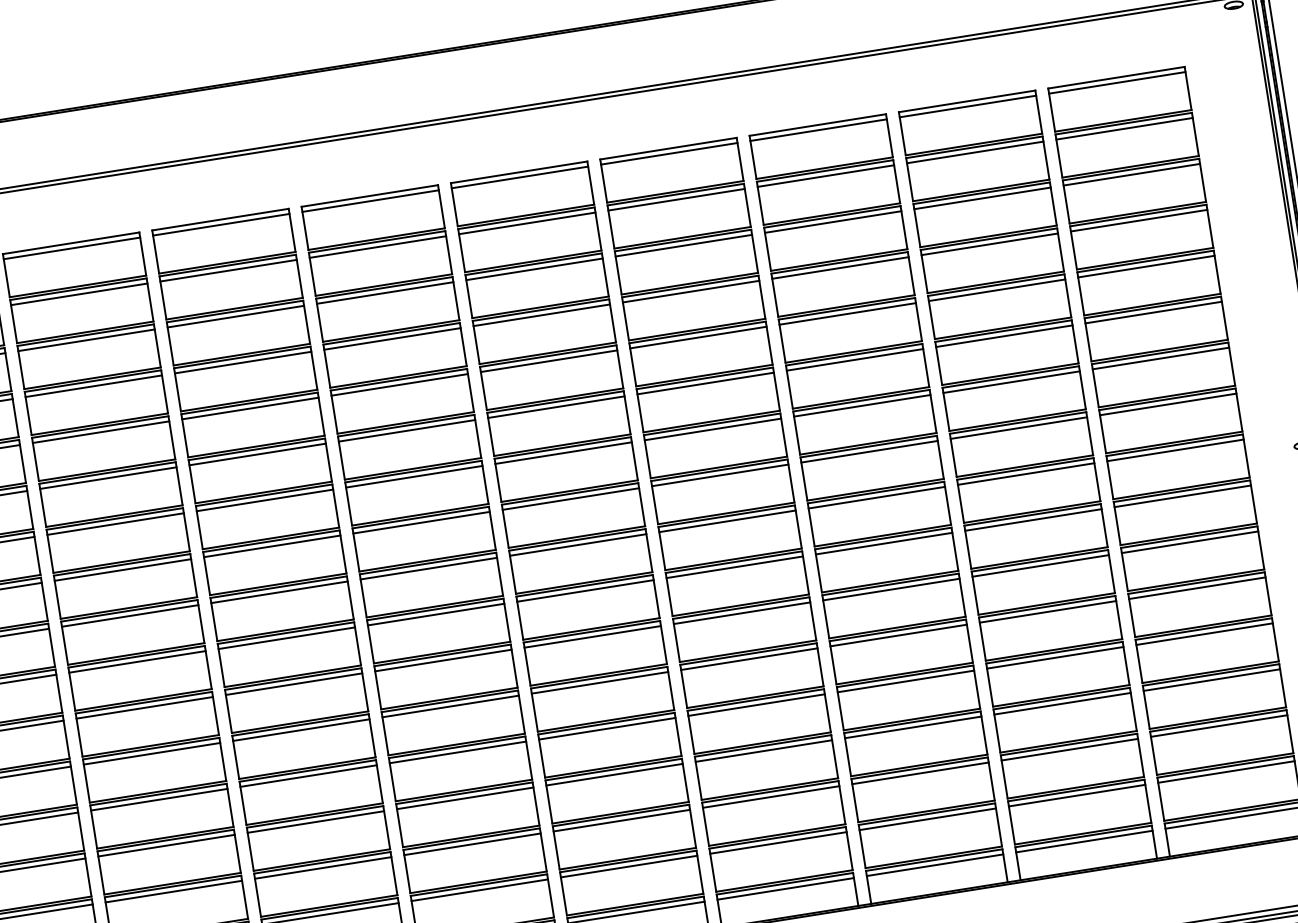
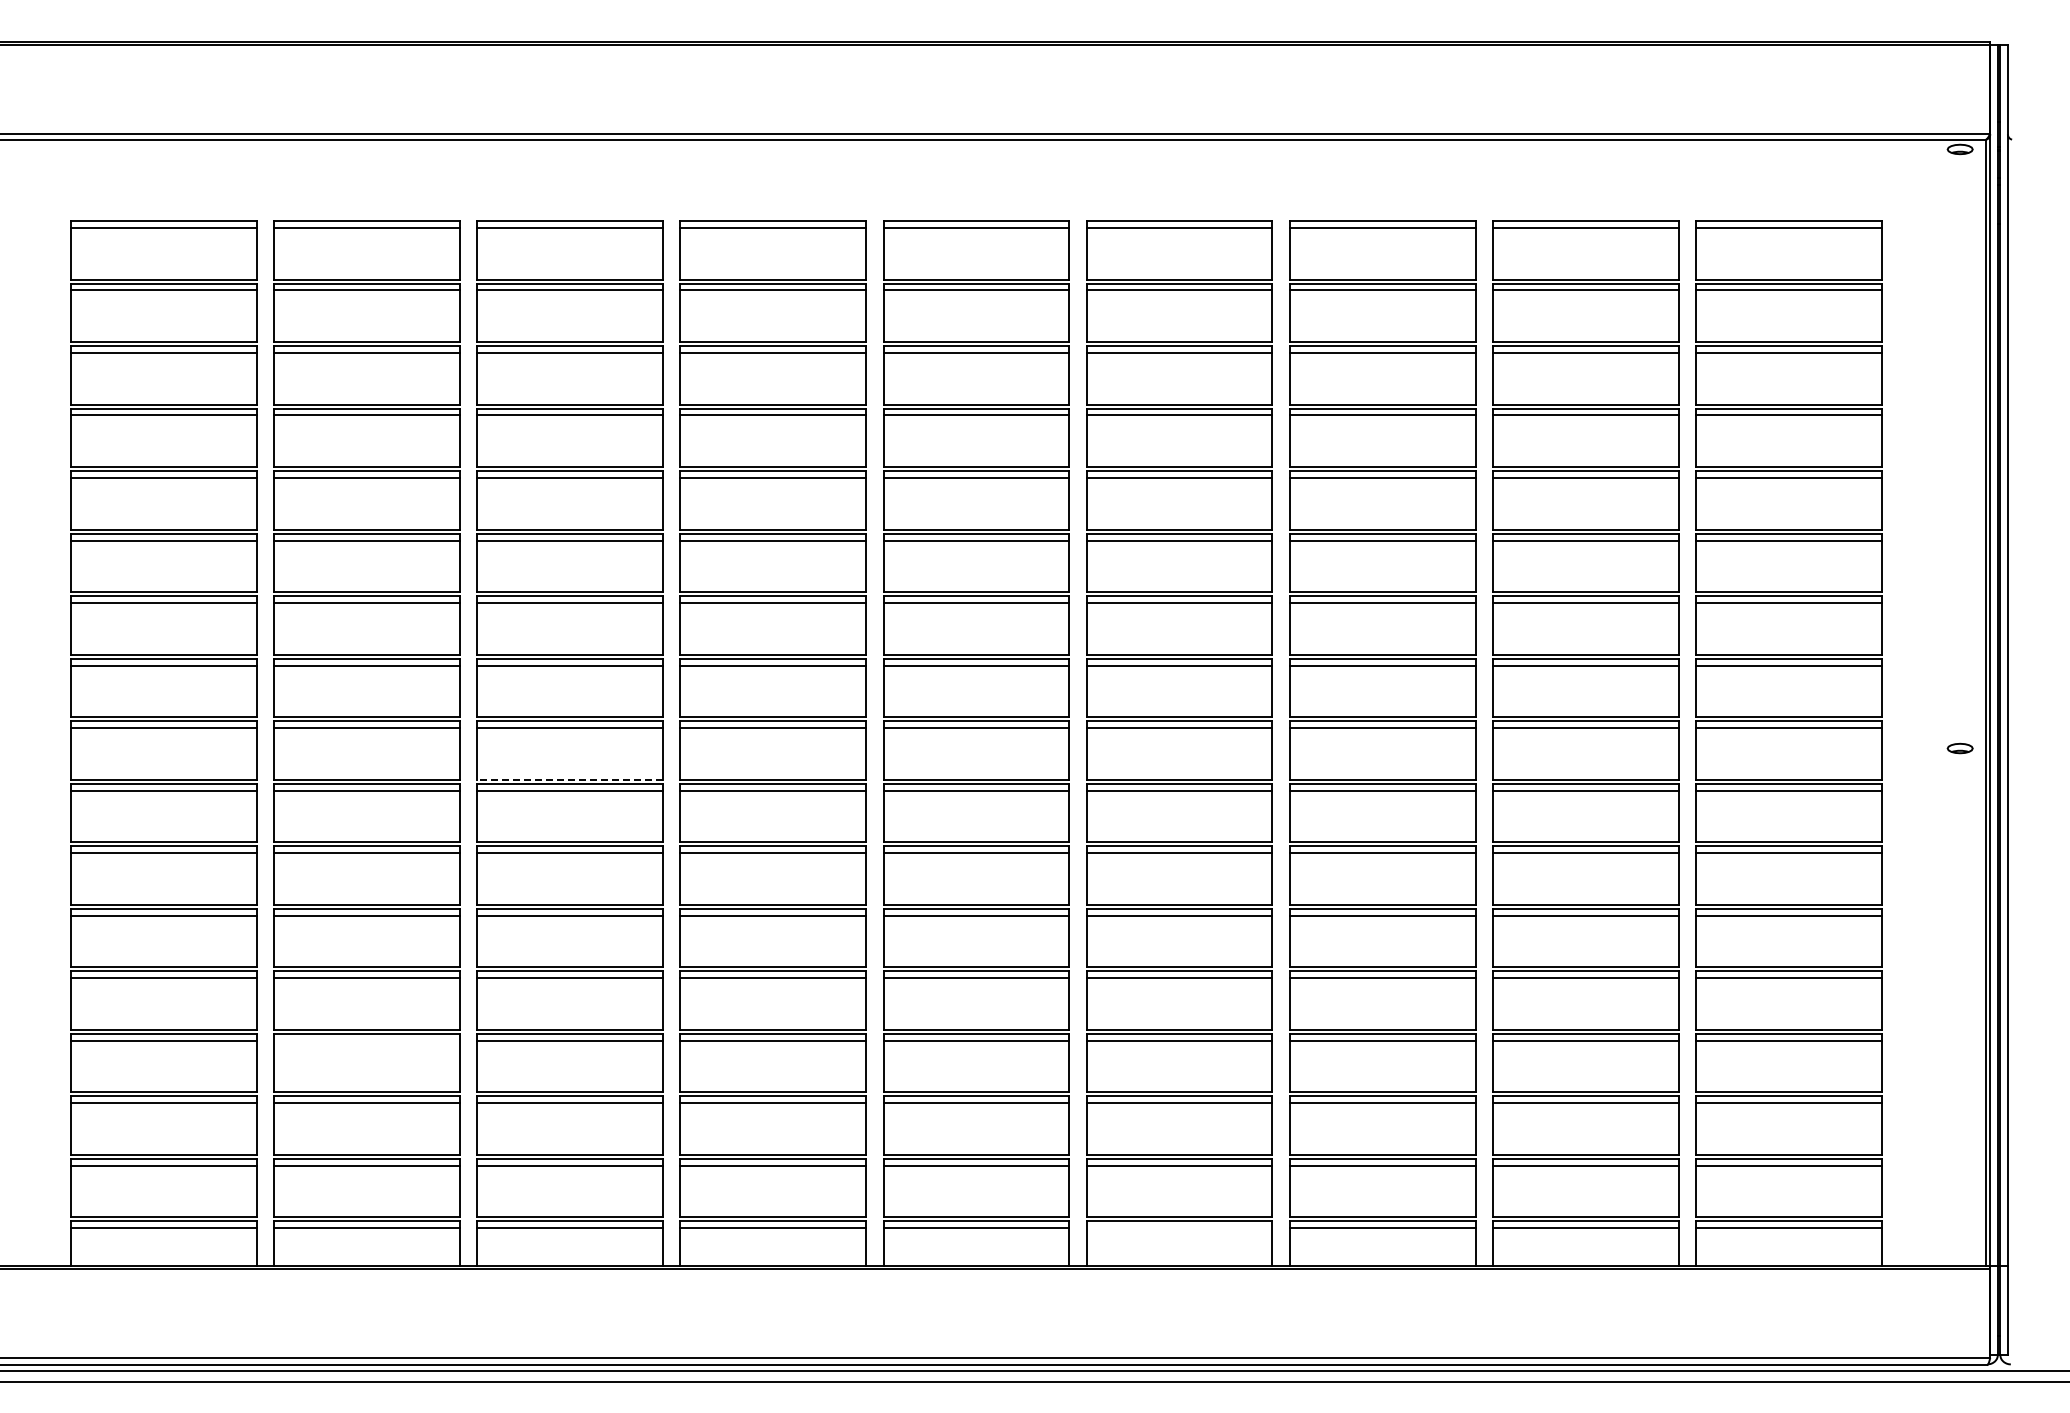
line: (285, 630) -> (570, 779), solid -> dashed
line: (166, 845) -> (366, 1040), removed
line: (785, 889) -> (1179, 1228), removed

